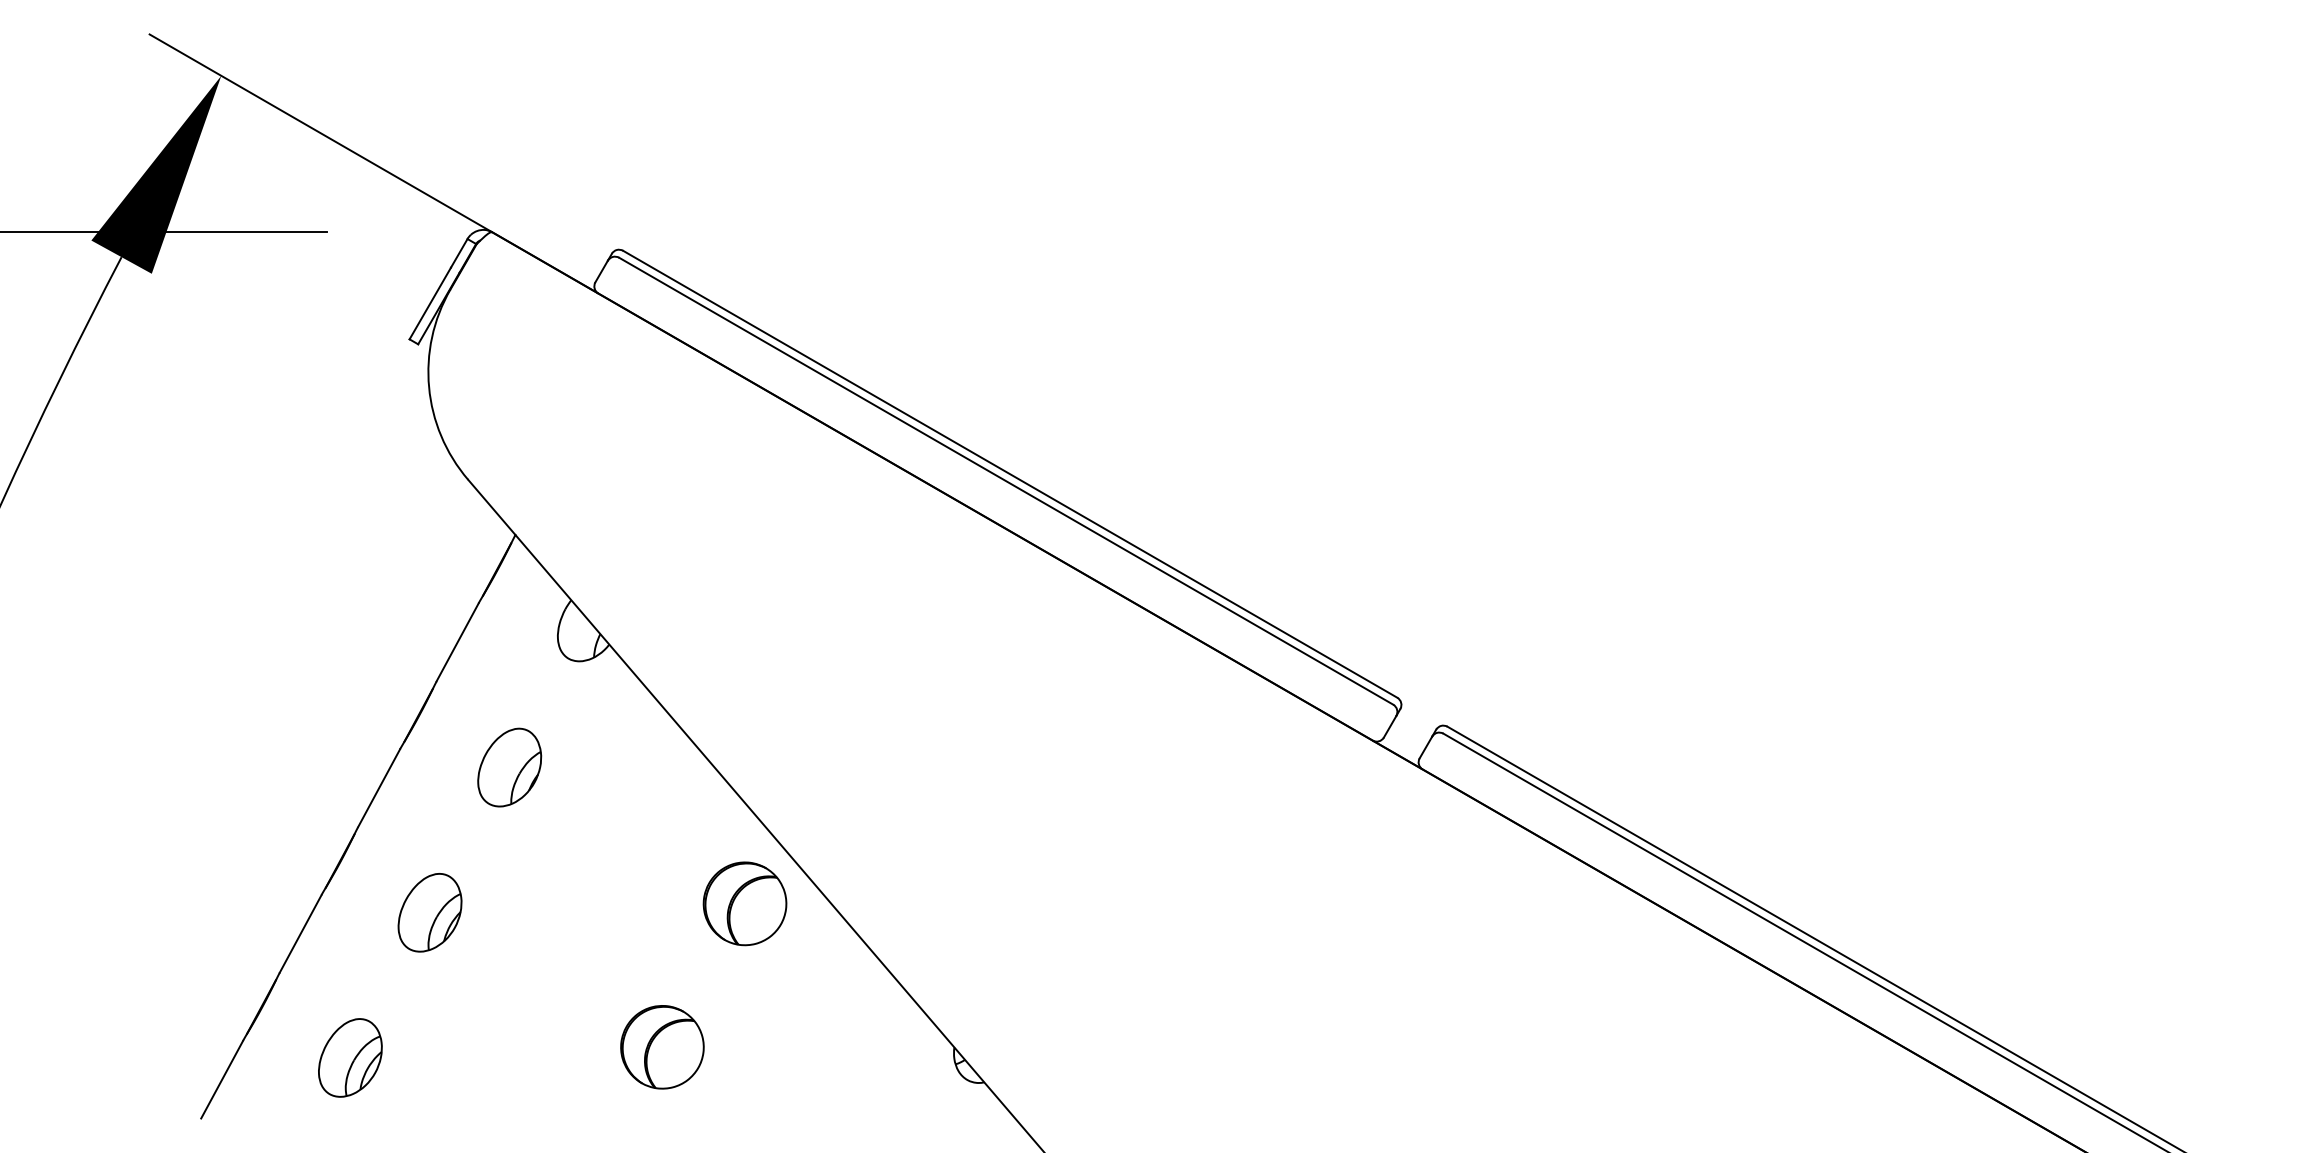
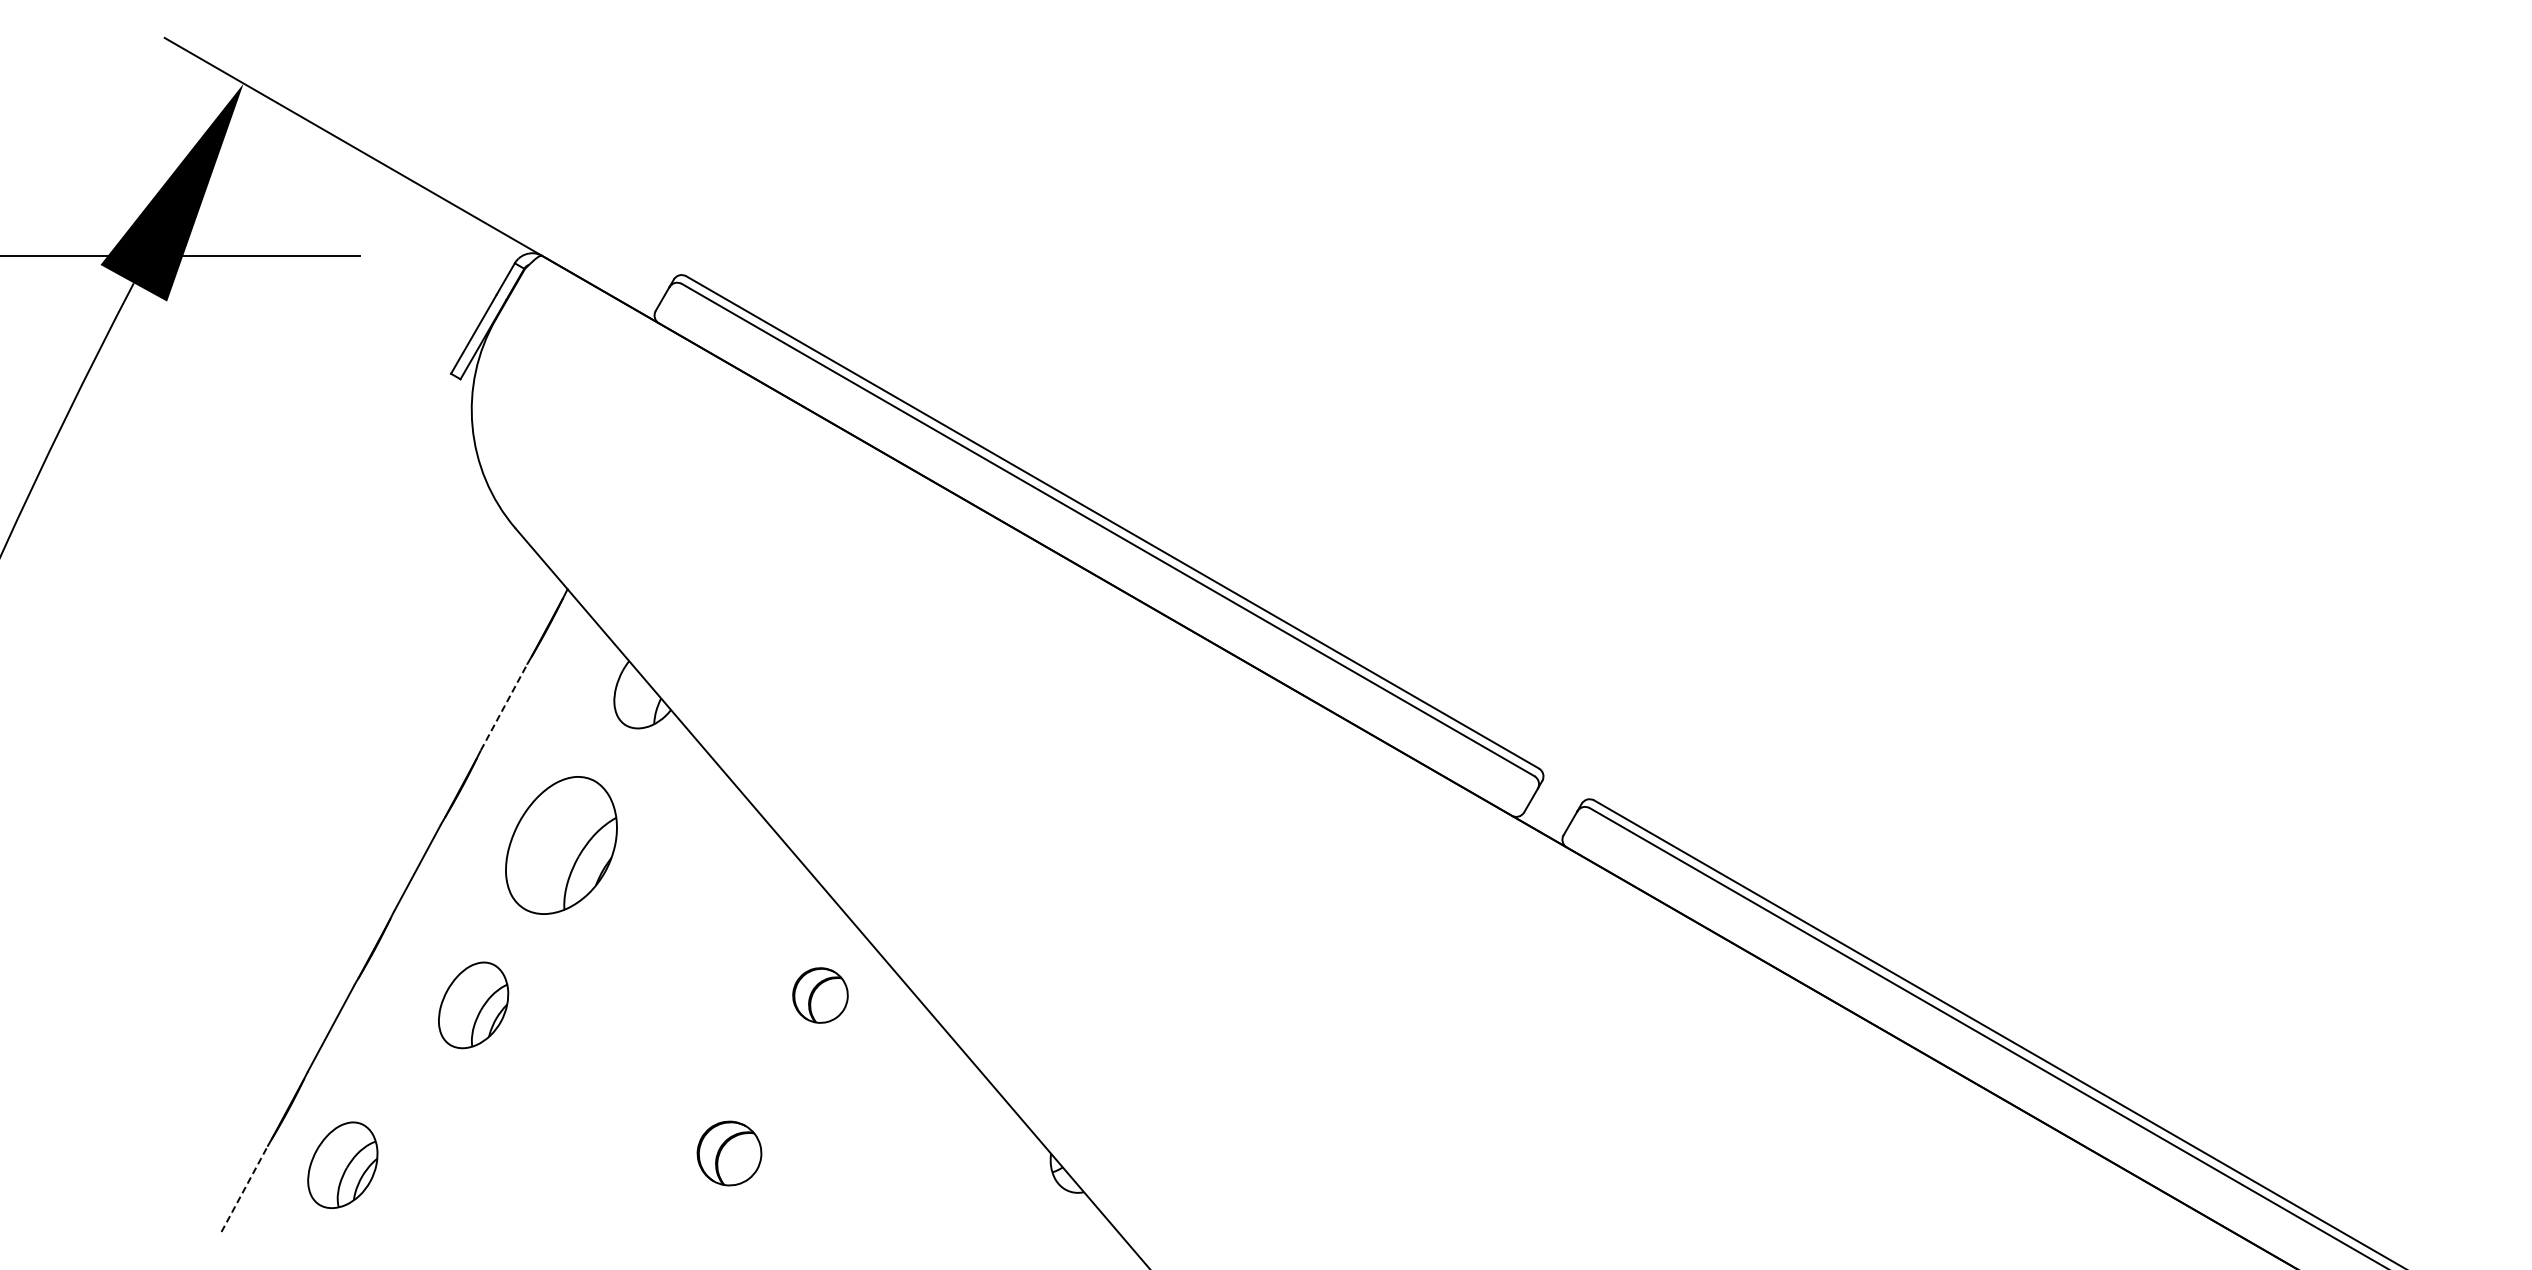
line: (457, 642) -> (503, 707), solid -> dashed
part: (508, 767) -> (560, 845), size x1.6
part: (745, 903) -> (820, 995), size x0.6
part: (662, 1047) -> (729, 1153), size x0.7
part: (350, 1057) -> (342, 1164), moved
line: (222, 1079) -> (244, 1188), solid -> dashed

